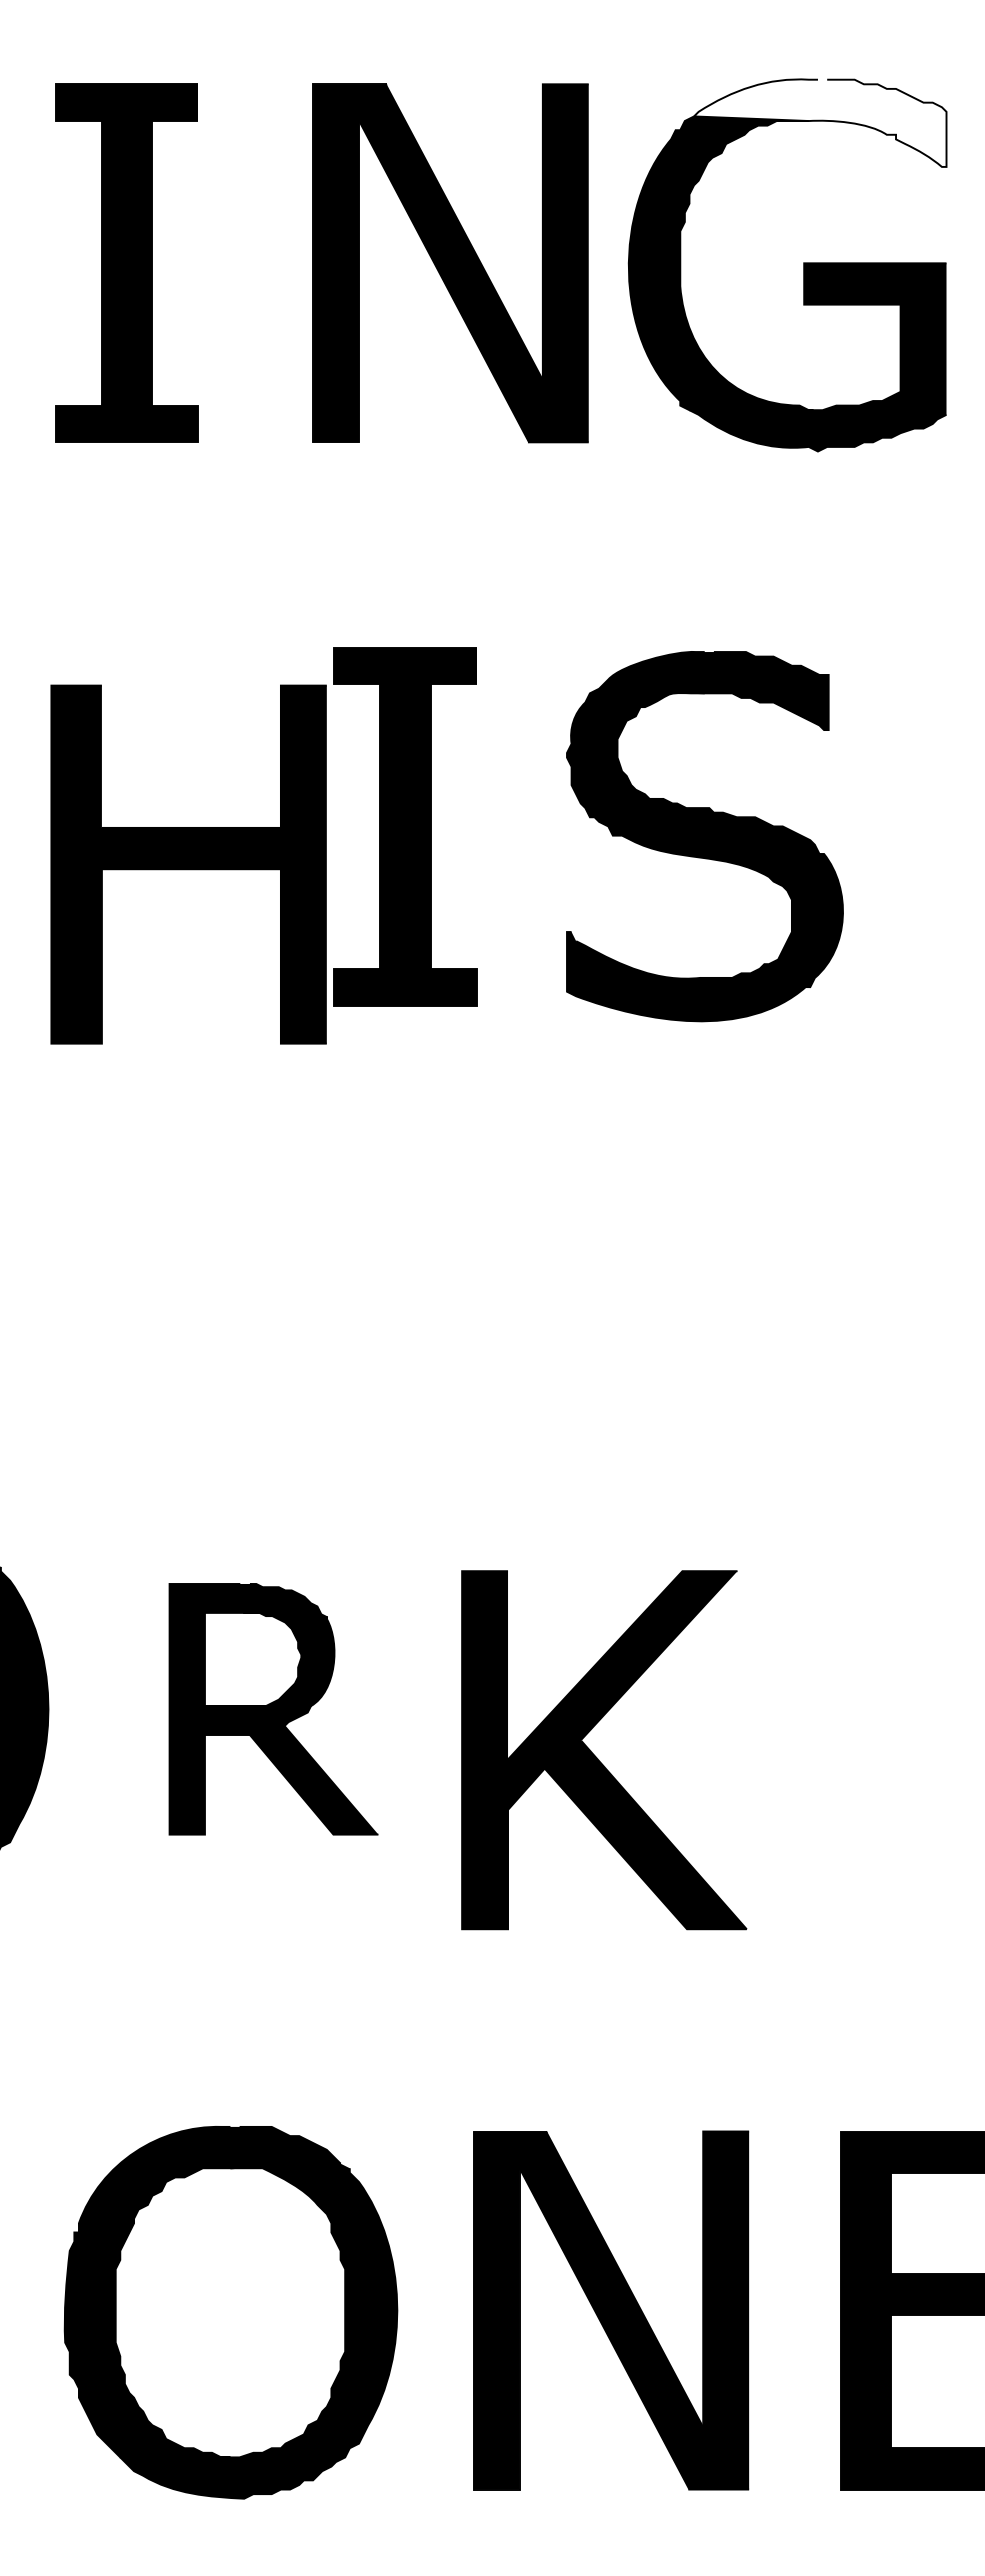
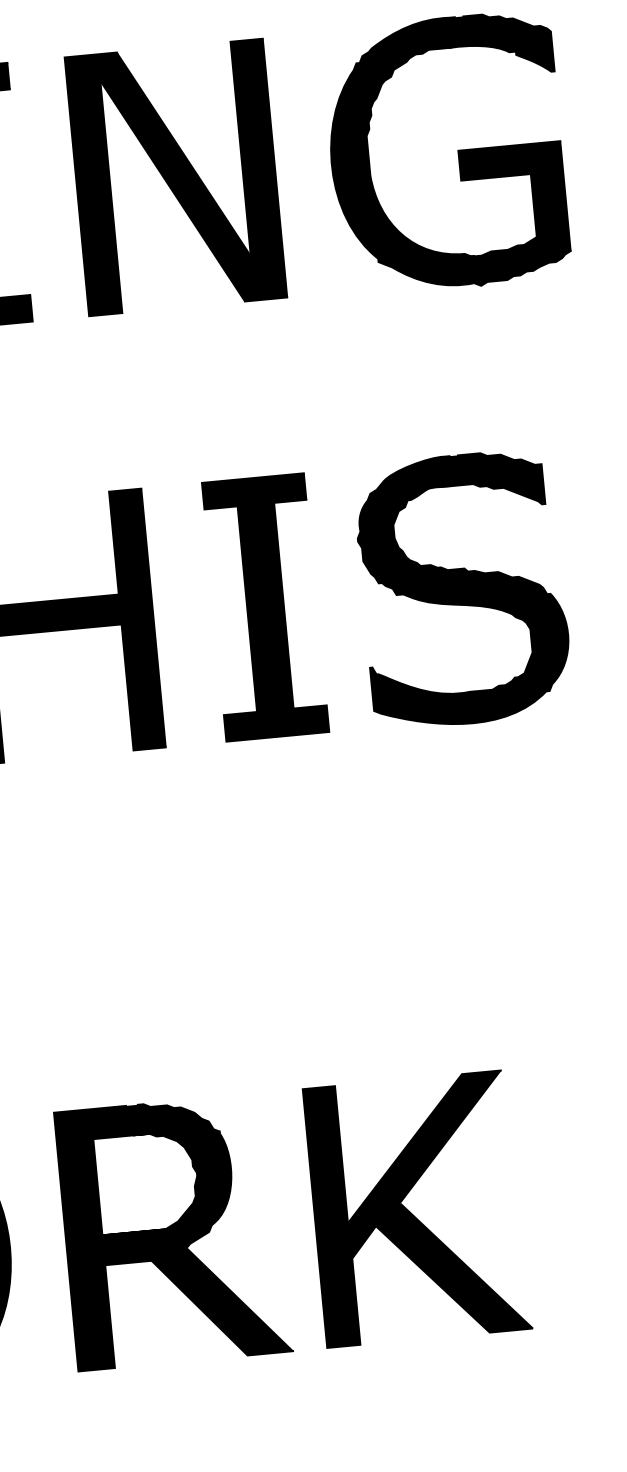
fill: (820, 122) -> (460, 47), added
part: (450, 263) -> (176, 177), moved
part: (405, 826) -> (265, 607), moved
part: (704, 836) -> (462, 589), moved
part: (273, 1709) -> (173, 1232), size x1.43
part: (597, 1757) -> (413, 1214), moved

